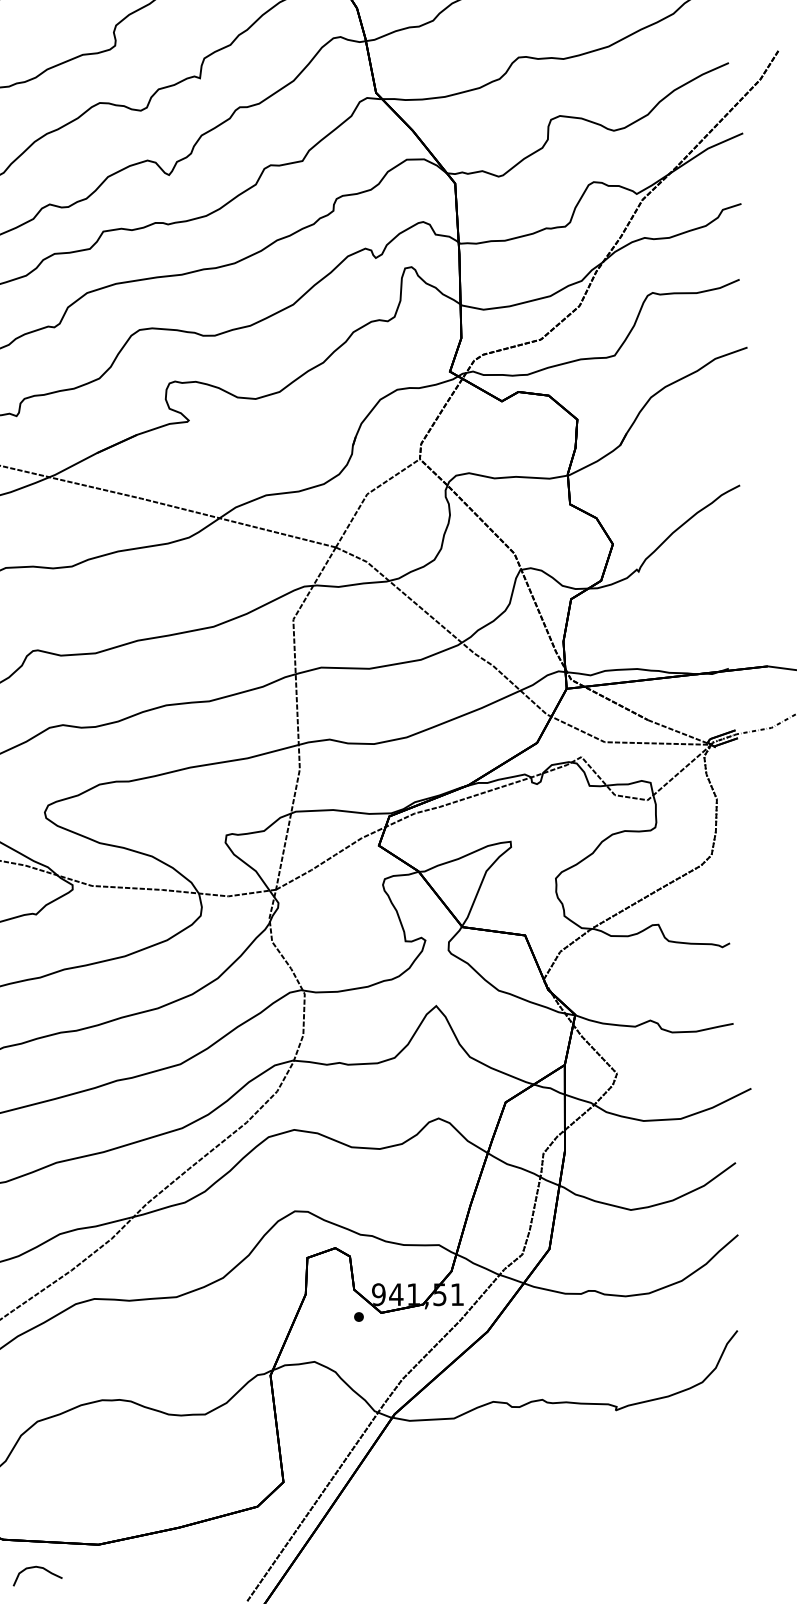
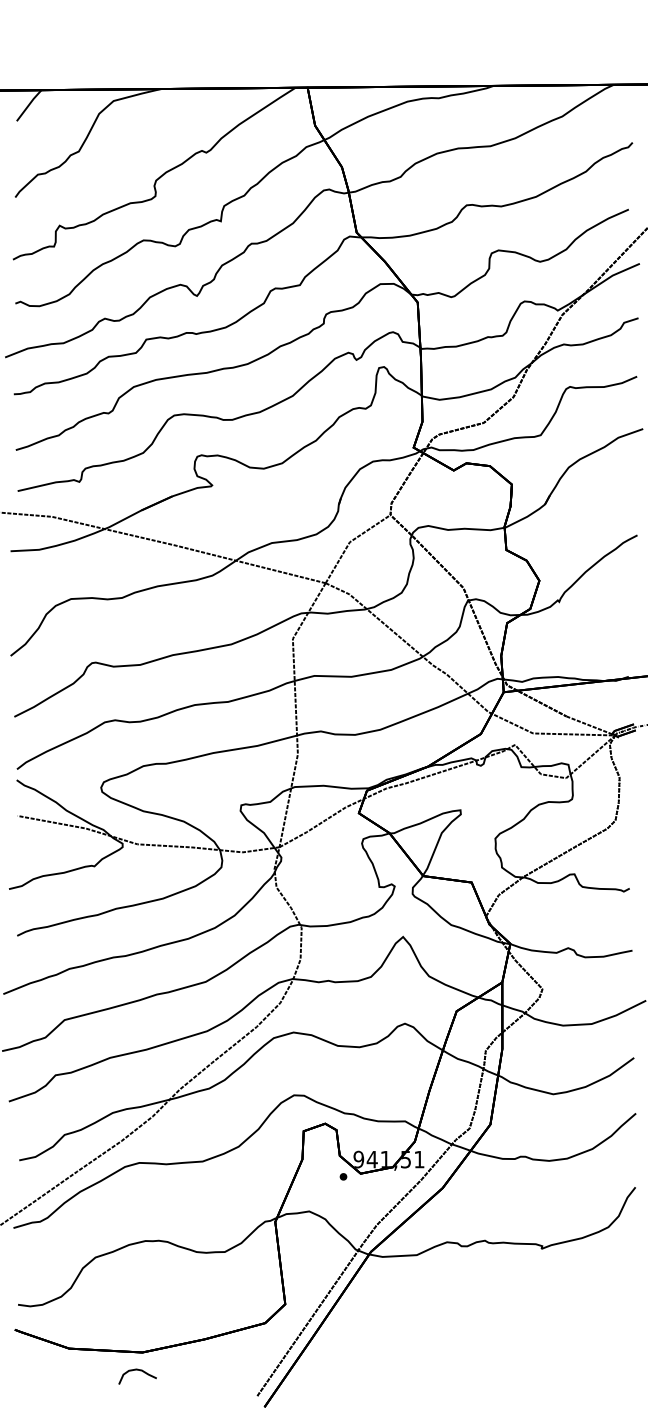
curve: (41, 1569) -> (140, 1371), moved

